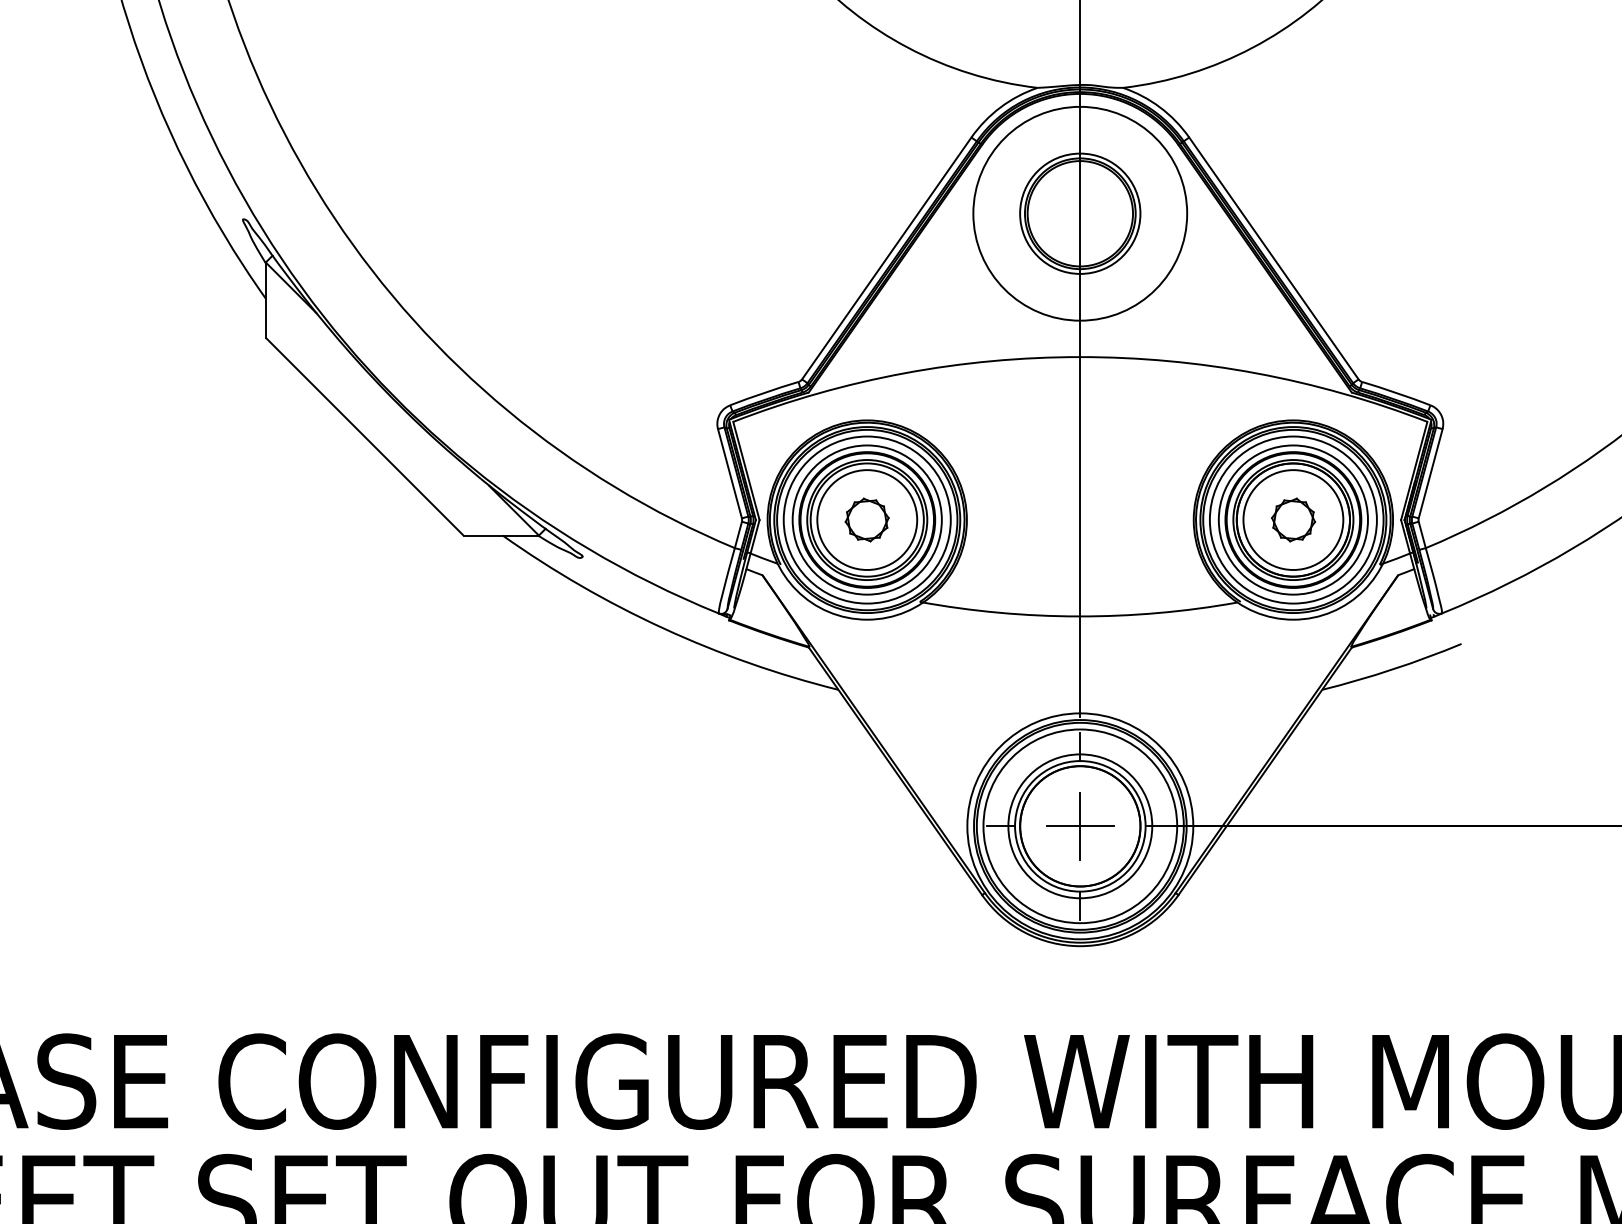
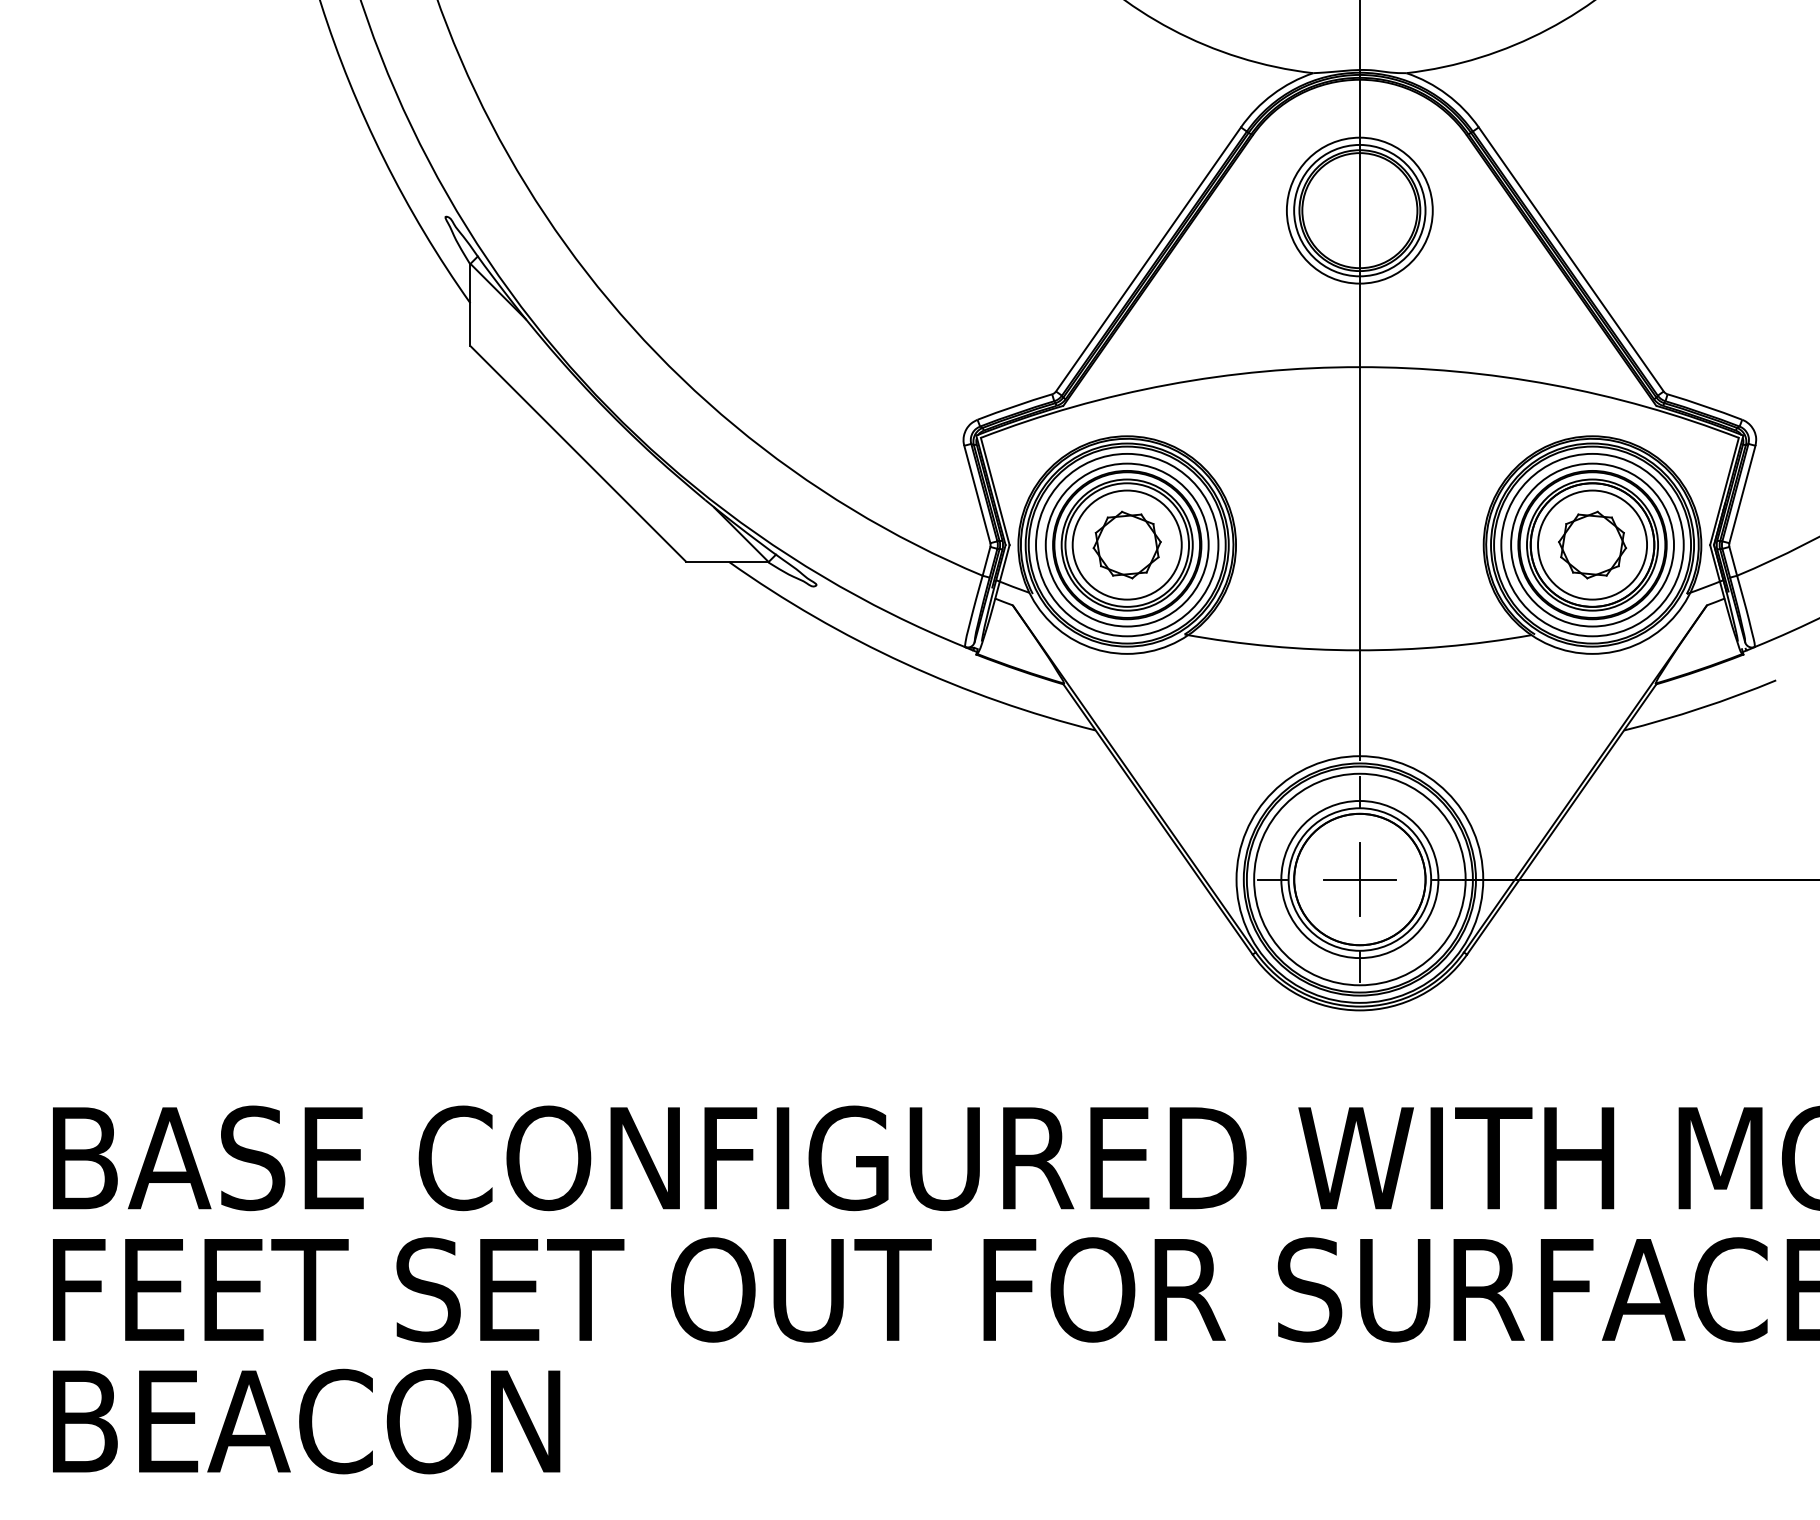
circle: (1079, 213) -> (1359, 210), size x0.62
part: (866, 519) -> (1126, 544), size x1.43
part: (1293, 519) -> (1592, 544), size x1.43

